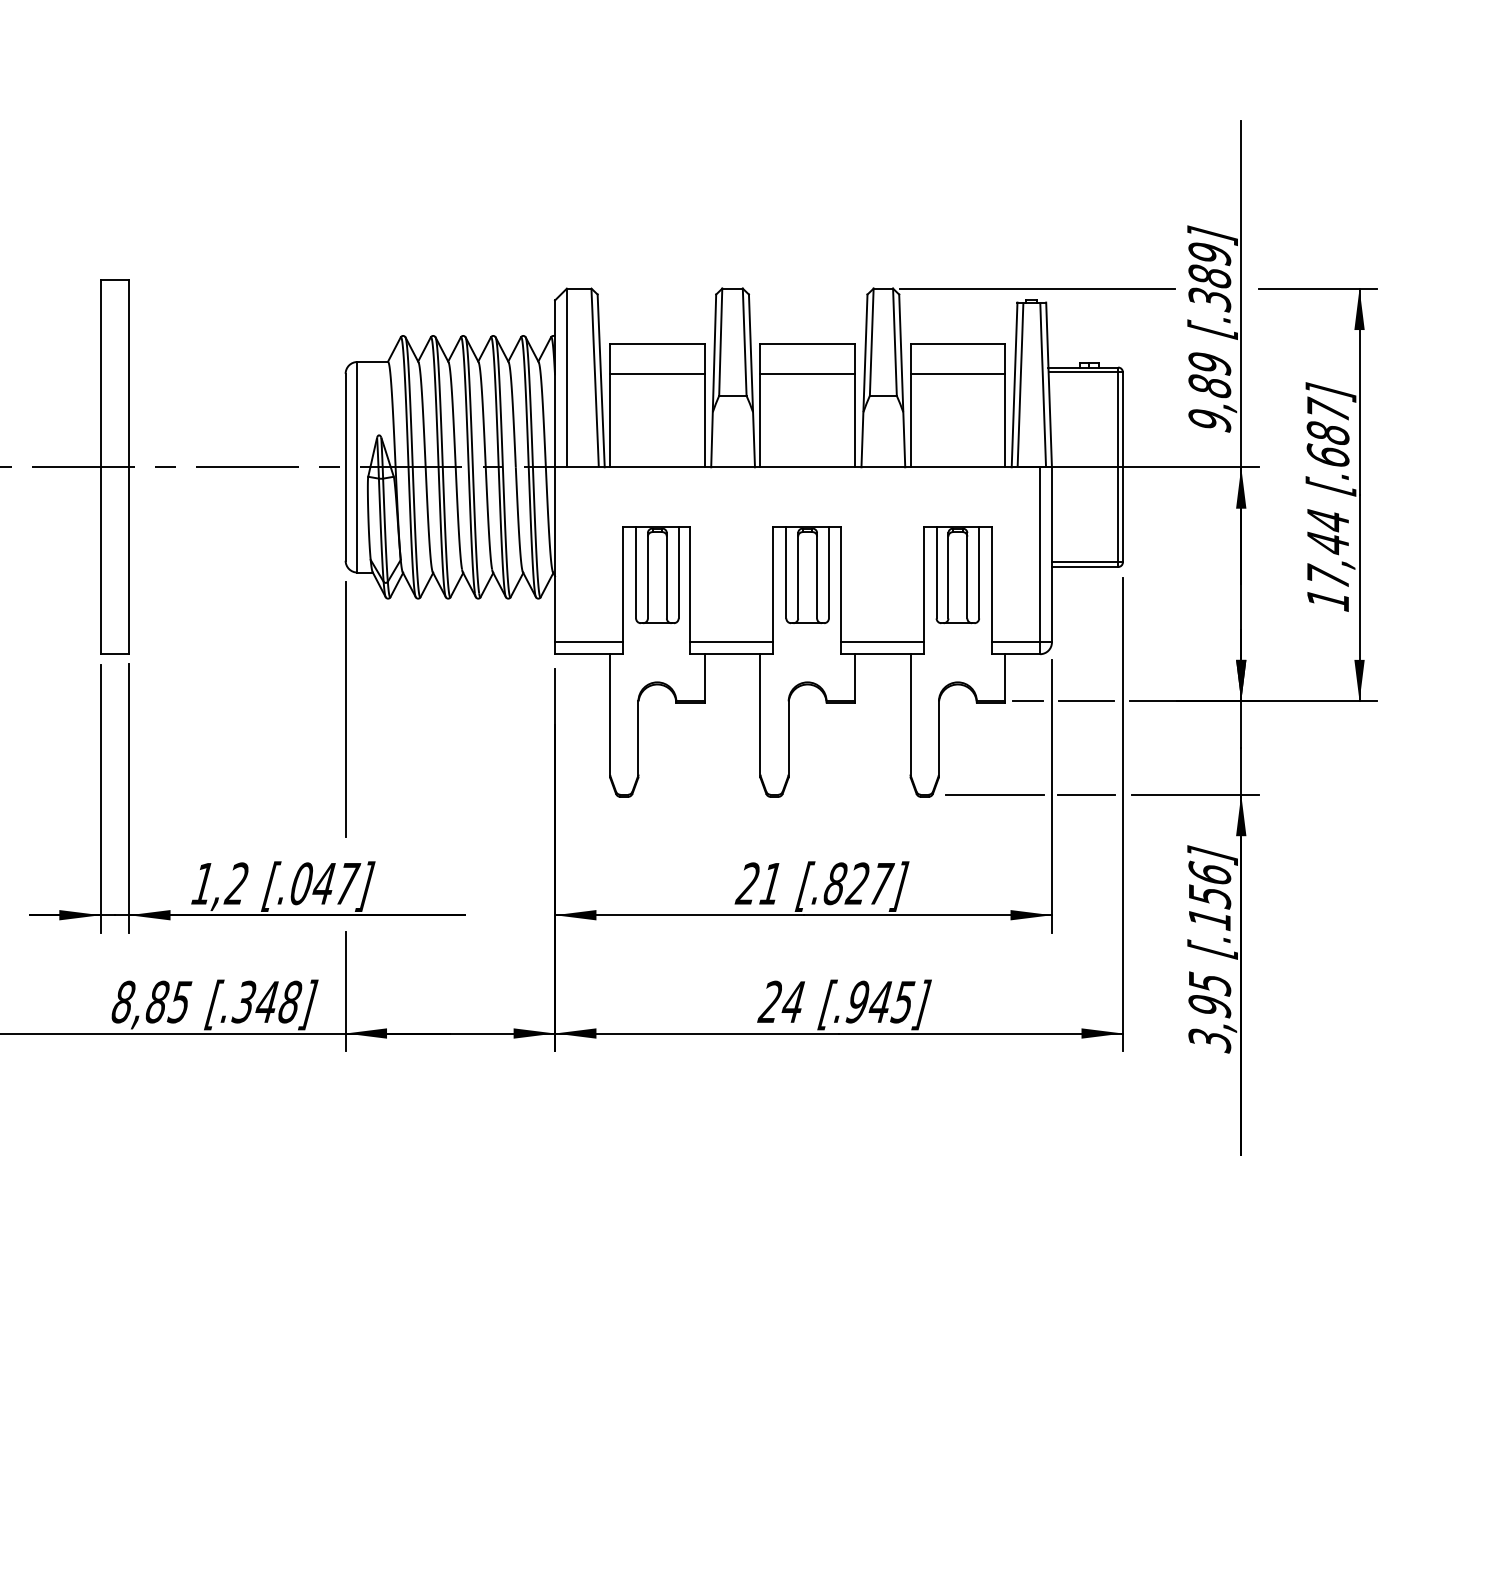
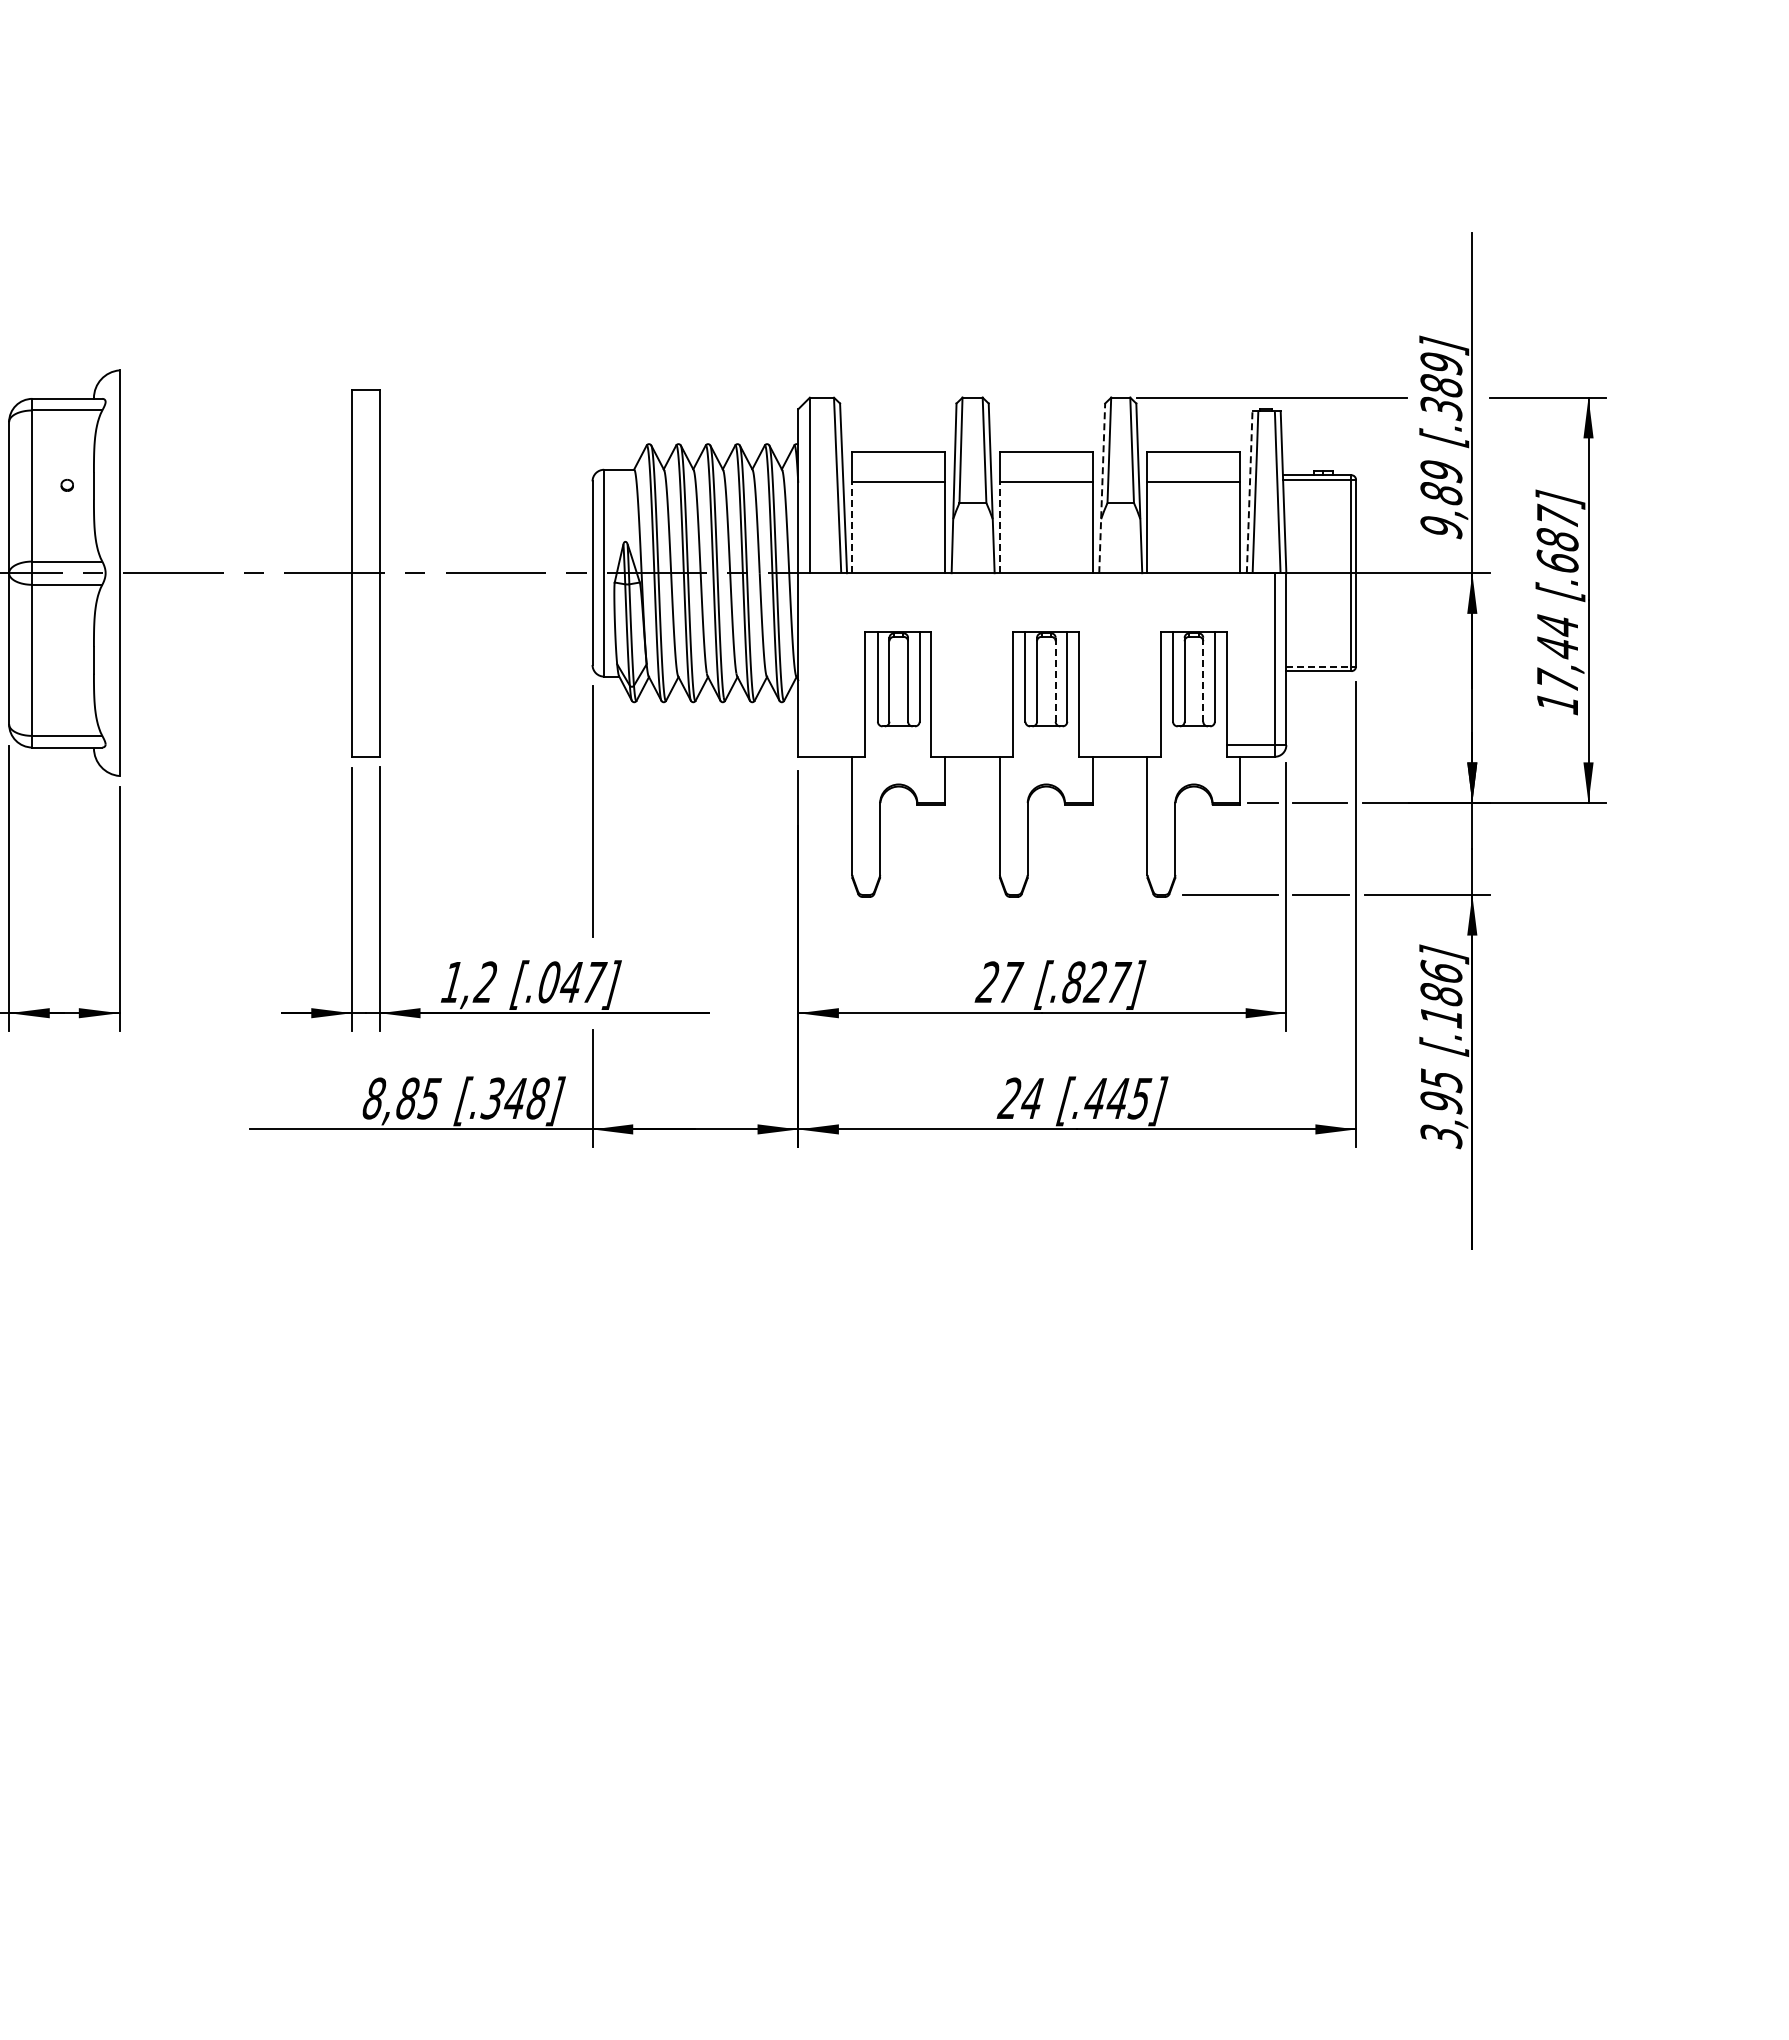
line: (864, 381) -> (1102, 488), solid -> dashed
line: (1014, 385) -> (1249, 492), solid -> dashed
line: (610, 420) -> (852, 527), solid -> dashed
line: (759, 420) -> (999, 527), solid -> dashed
line: (1087, 562) -> (1321, 666), solid -> dashed
line: (816, 575) -> (1055, 679), solid -> dashed
line: (967, 575) -> (1203, 679), solid -> dashed
line: (588, 642) -> (831, 745), removed
line: (731, 642) -> (971, 745), removed
line: (882, 642) -> (1119, 745), removed
text: (772, 883) -> (1011, 982), 21 -> 27
text: (1209, 896) -> (1441, 994), [.156] -> [.186]
text: (856, 1002) -> (1094, 1098), [.945] -> [.445]

